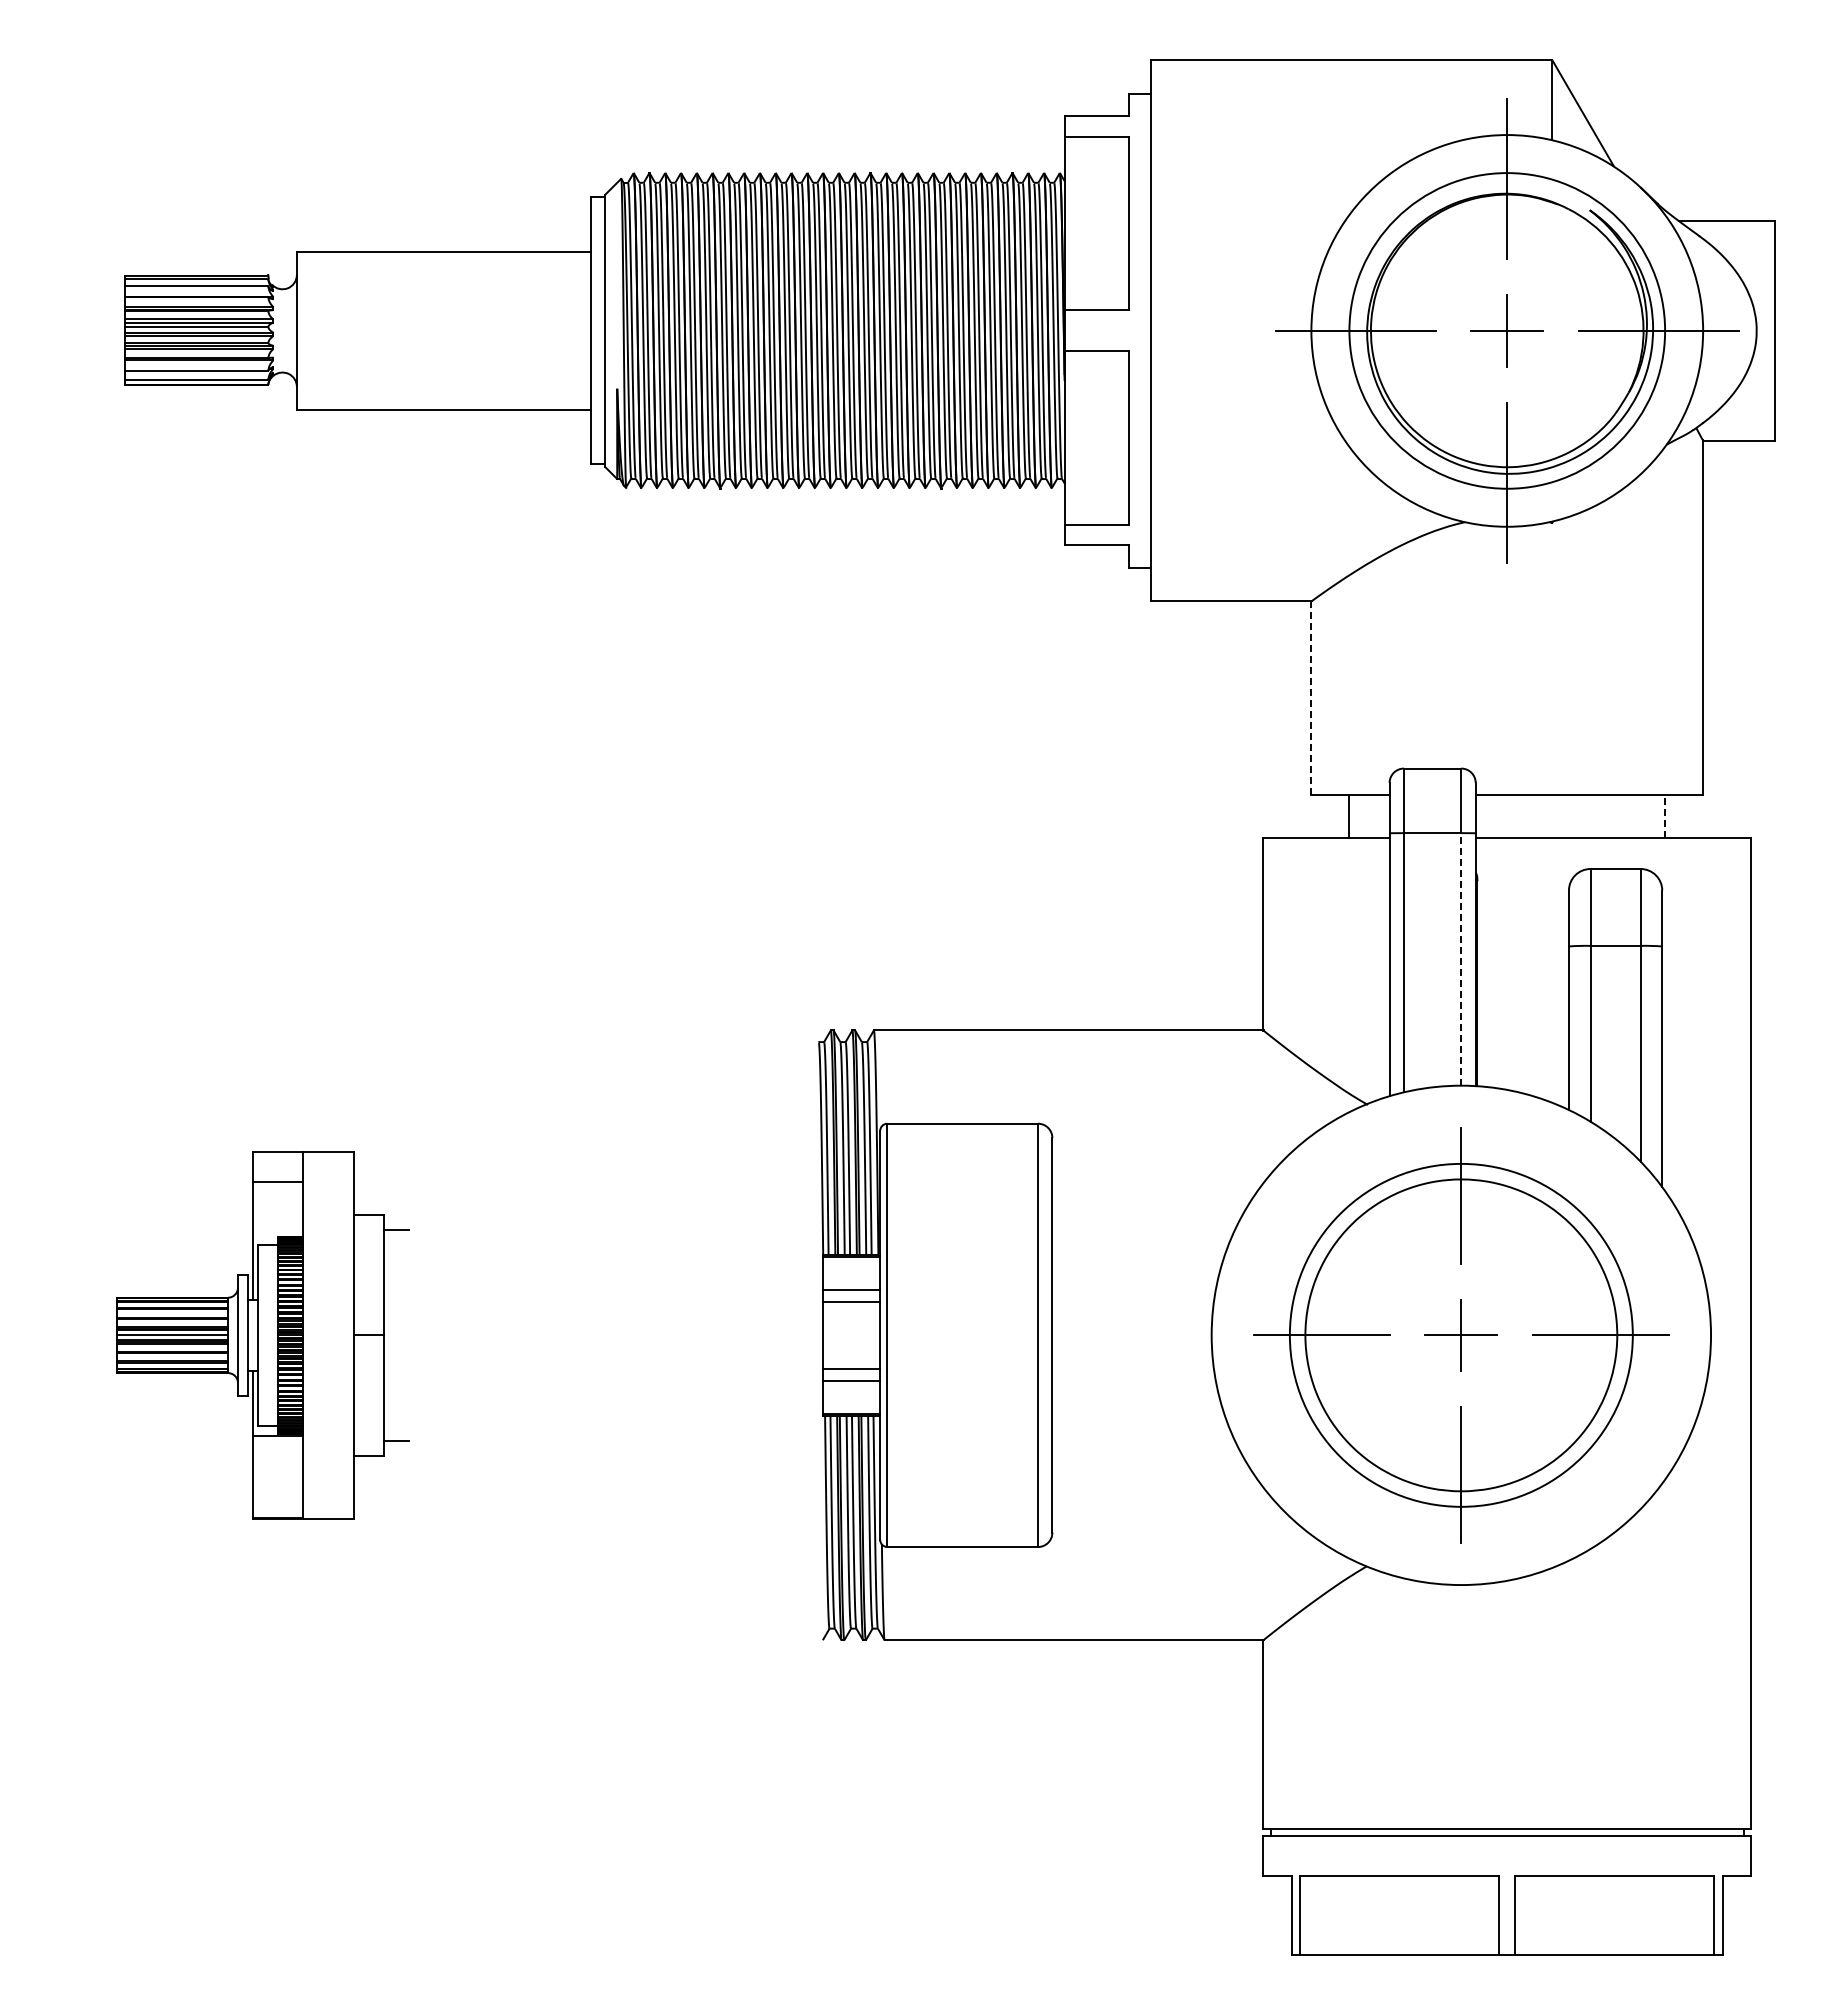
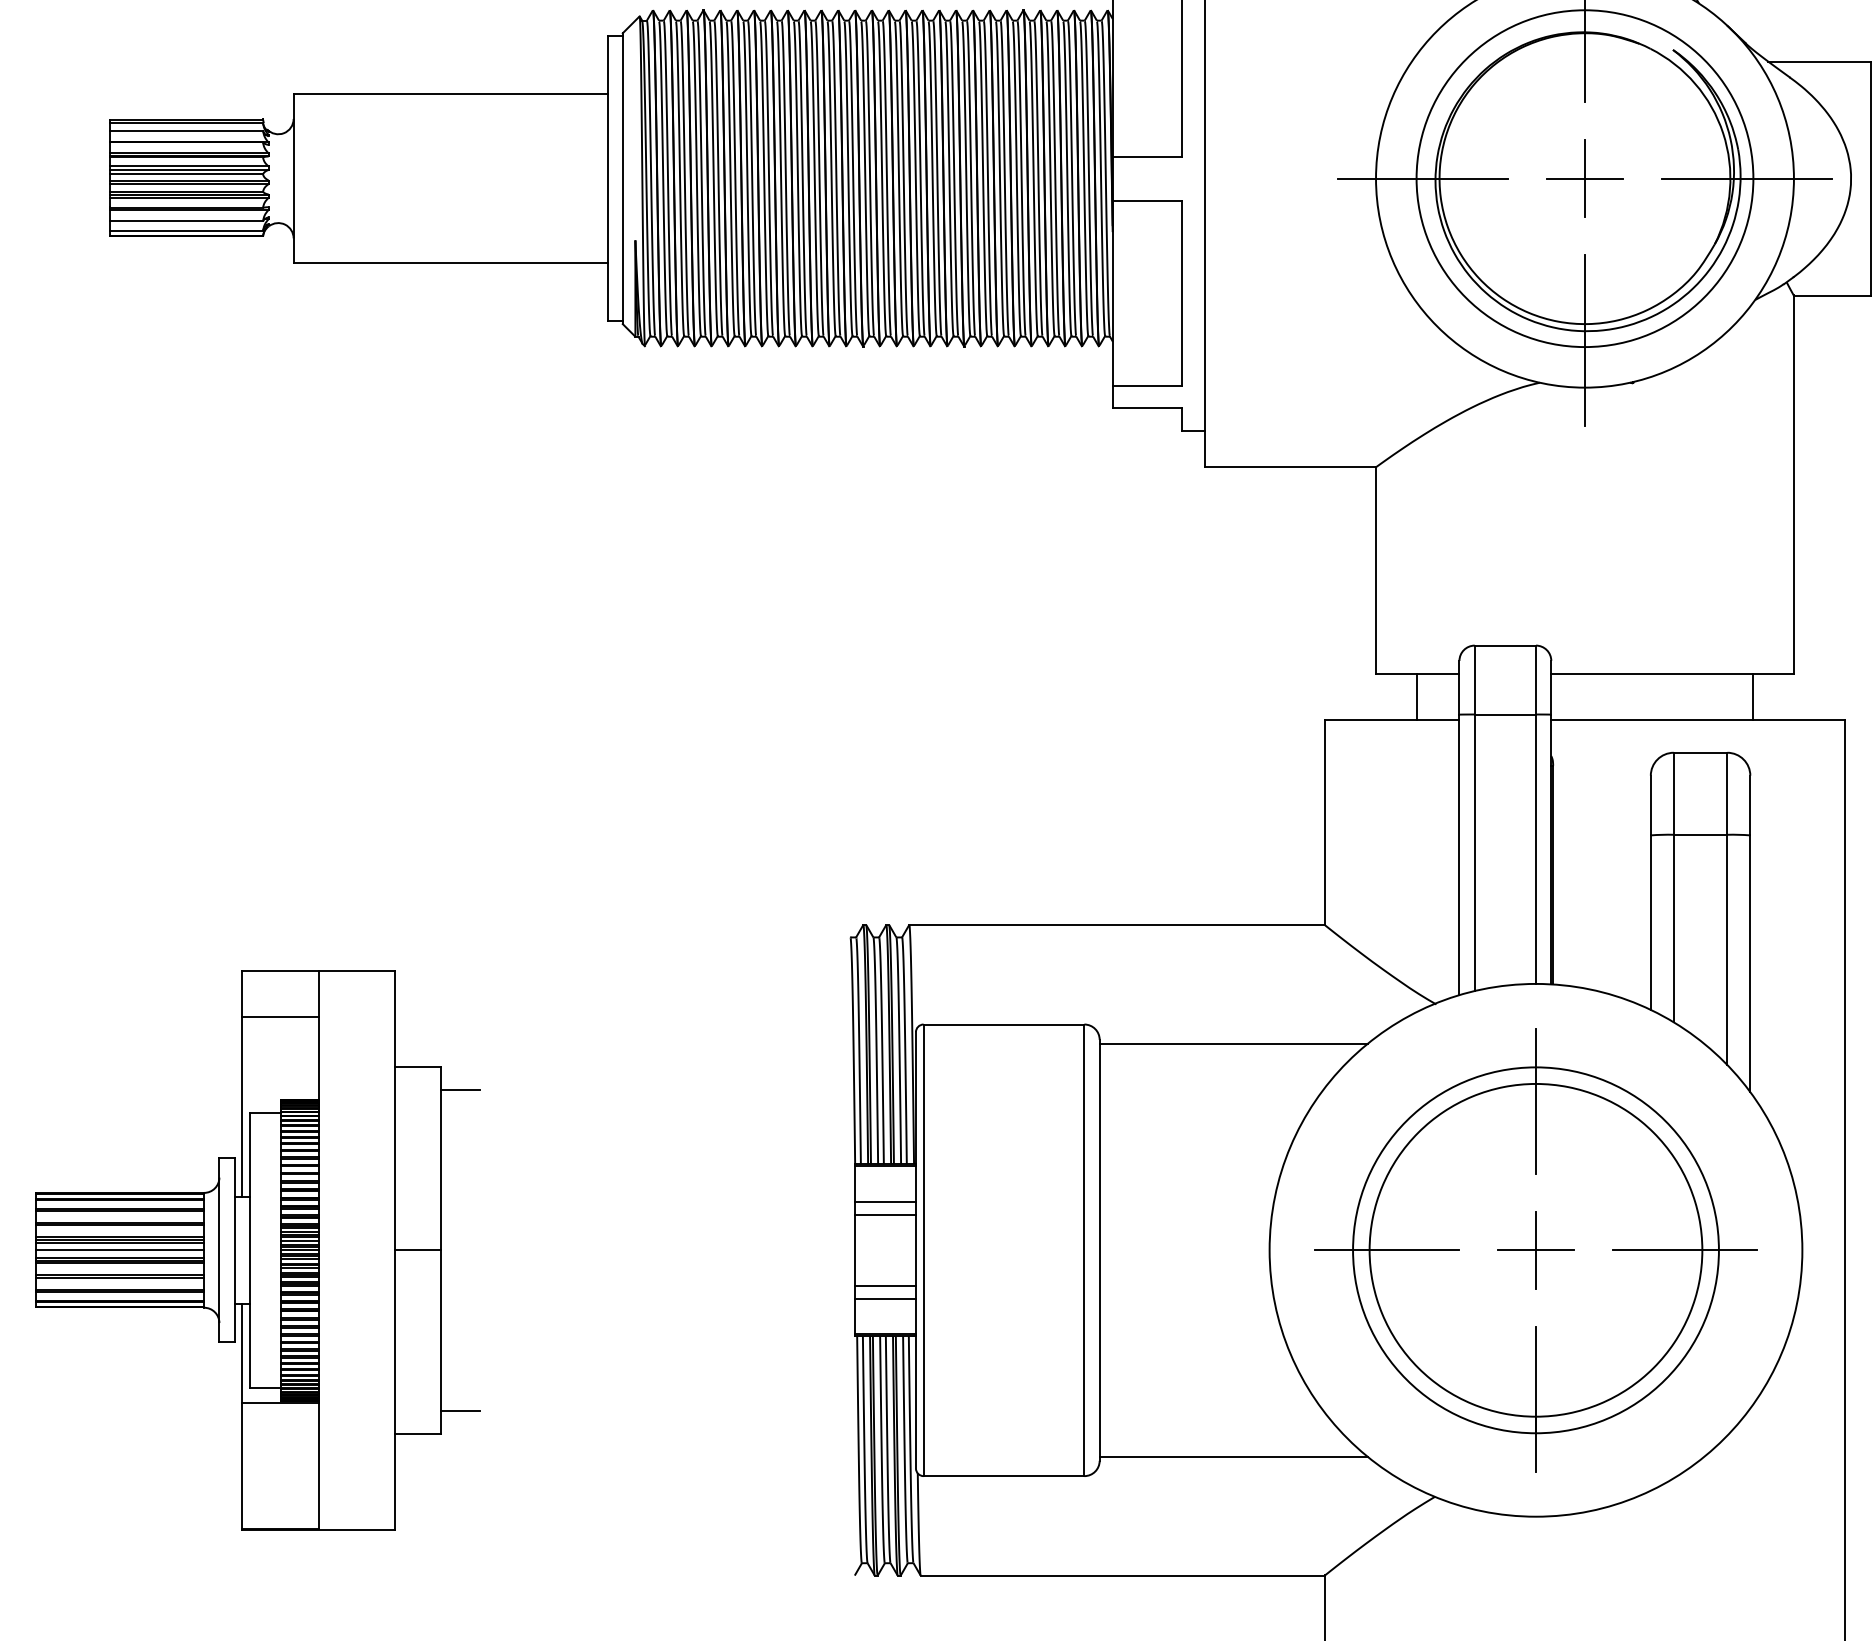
line: (1311, 698) -> (1376, 570), dashed -> solid
line: (1665, 816) -> (1753, 696), dashed -> solid
line: (1461, 958) -> (1536, 848), dashed -> solid
line: (1177, 1141) -> (1233, 1043), added
part: (262, 1335) -> (256, 1250), size x1.43
line: (1177, 1529) -> (1233, 1457), added

